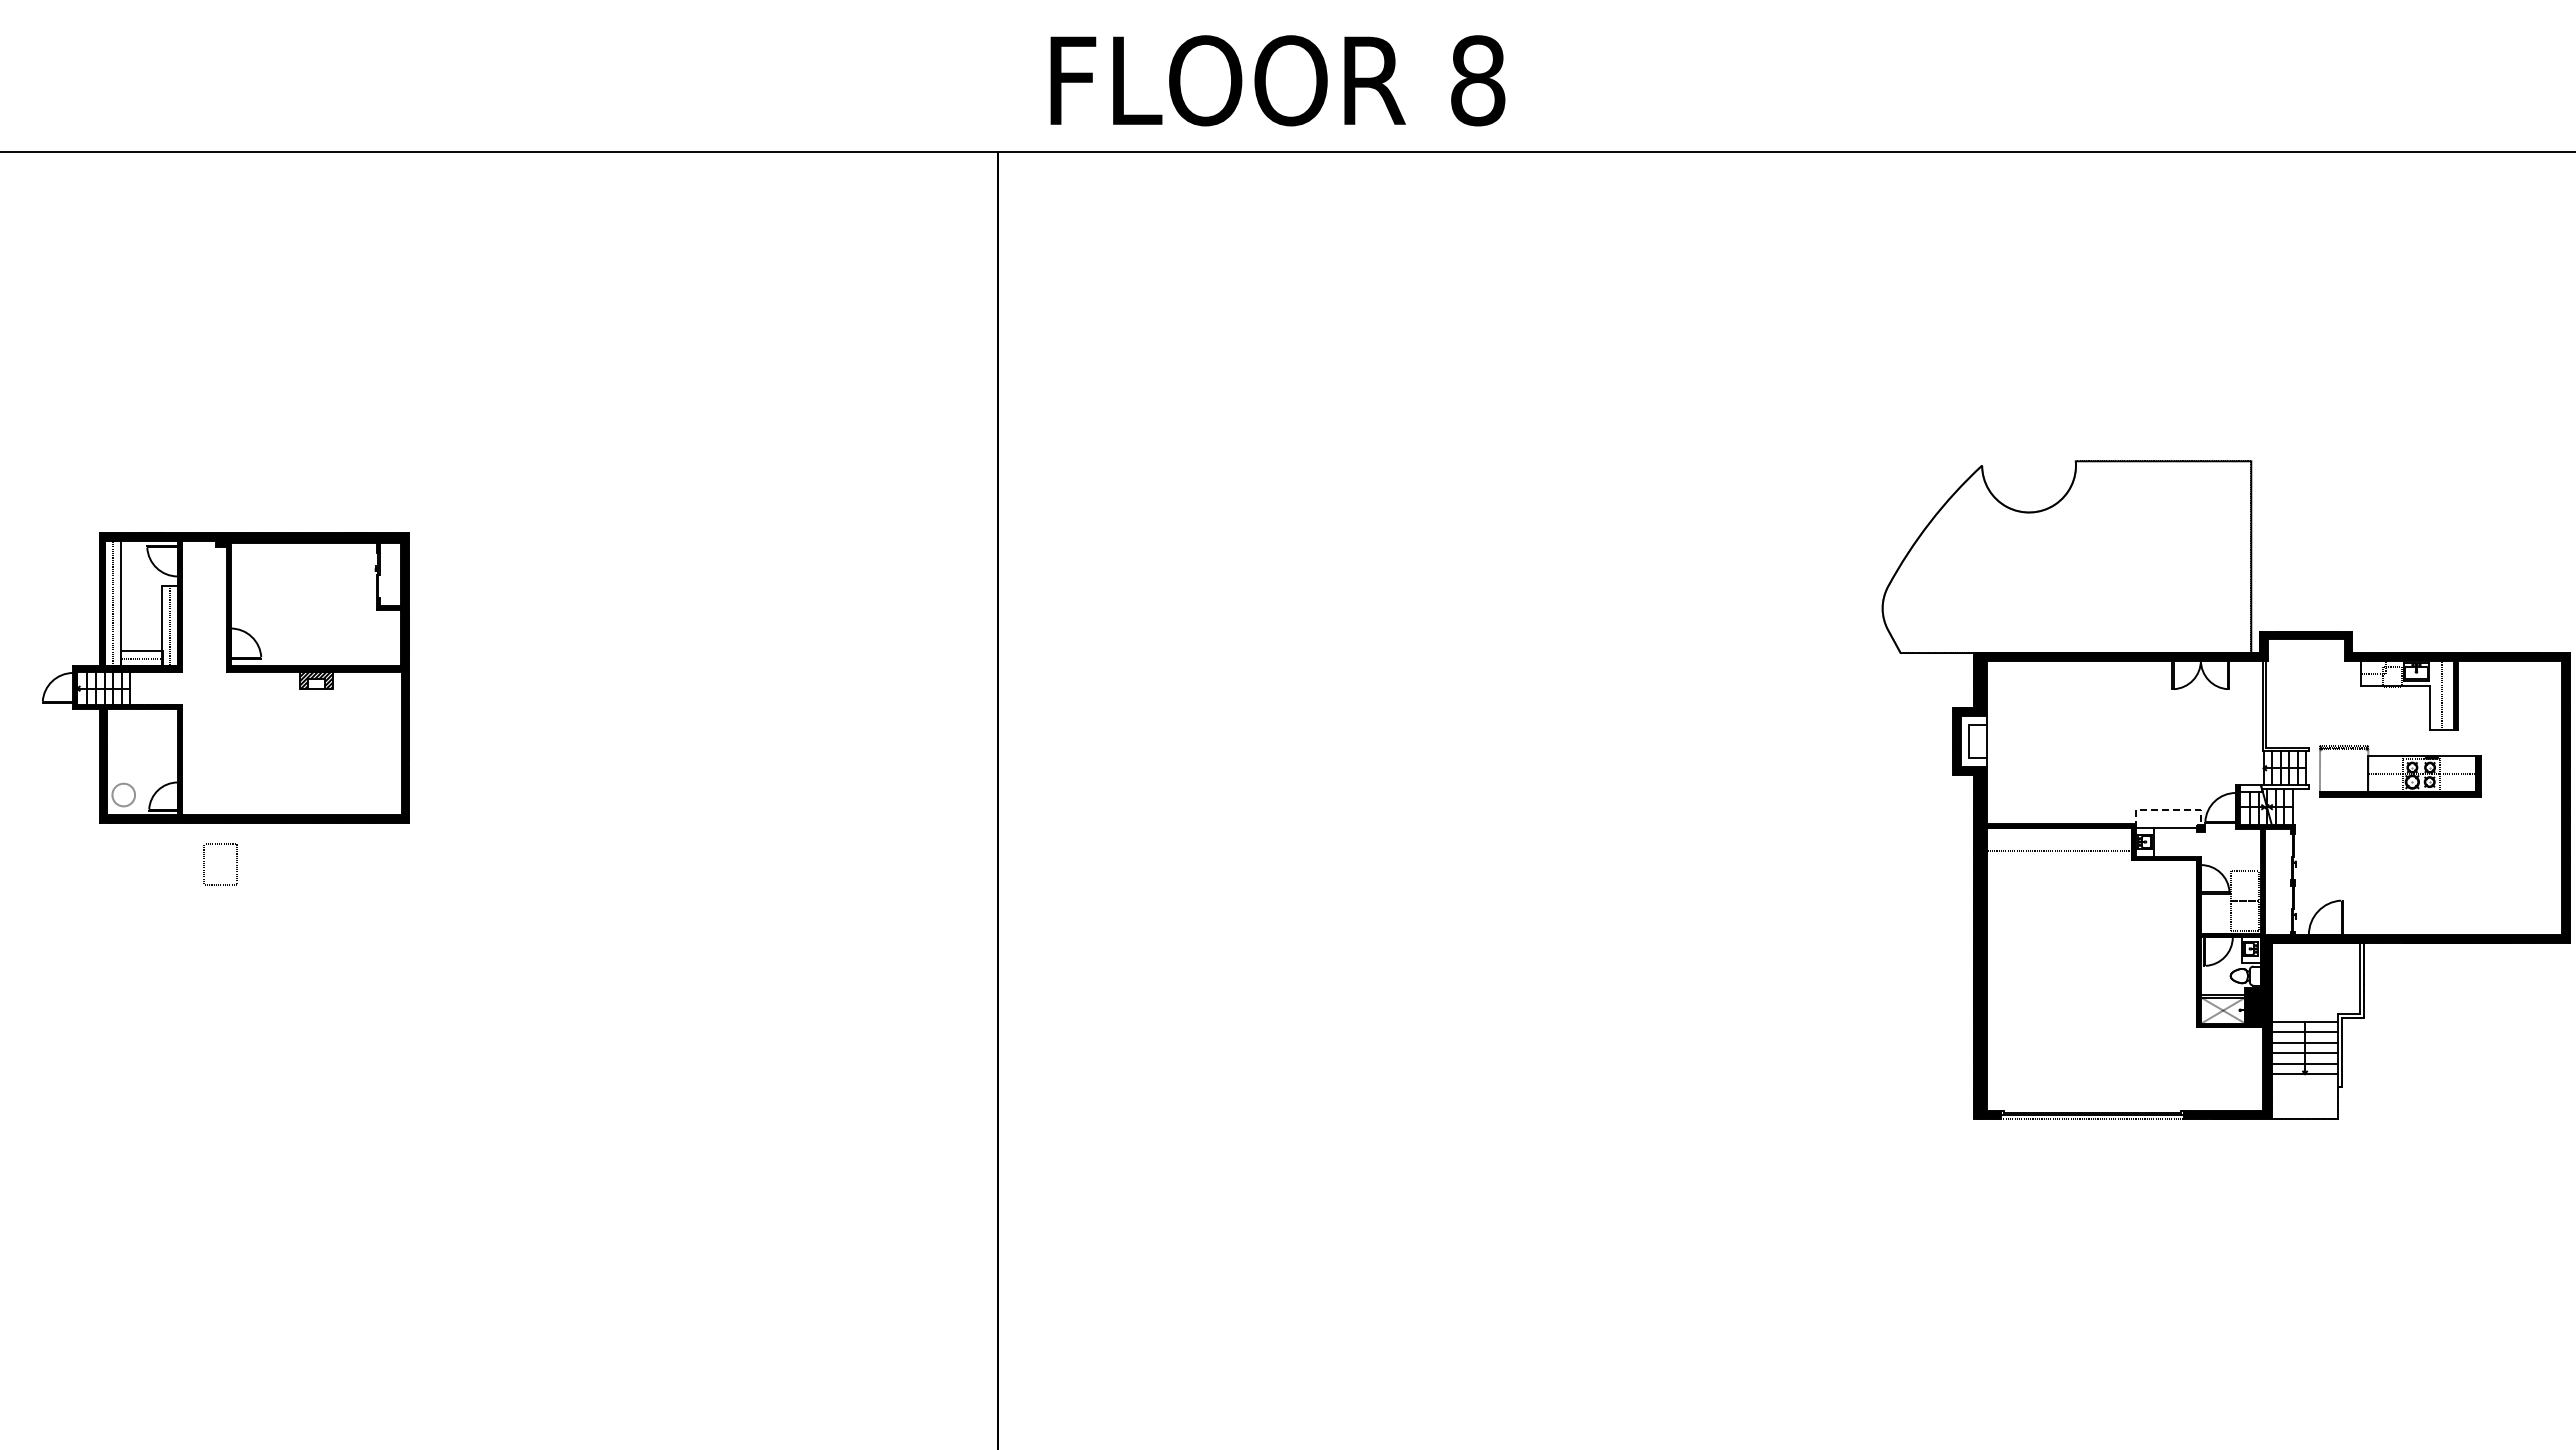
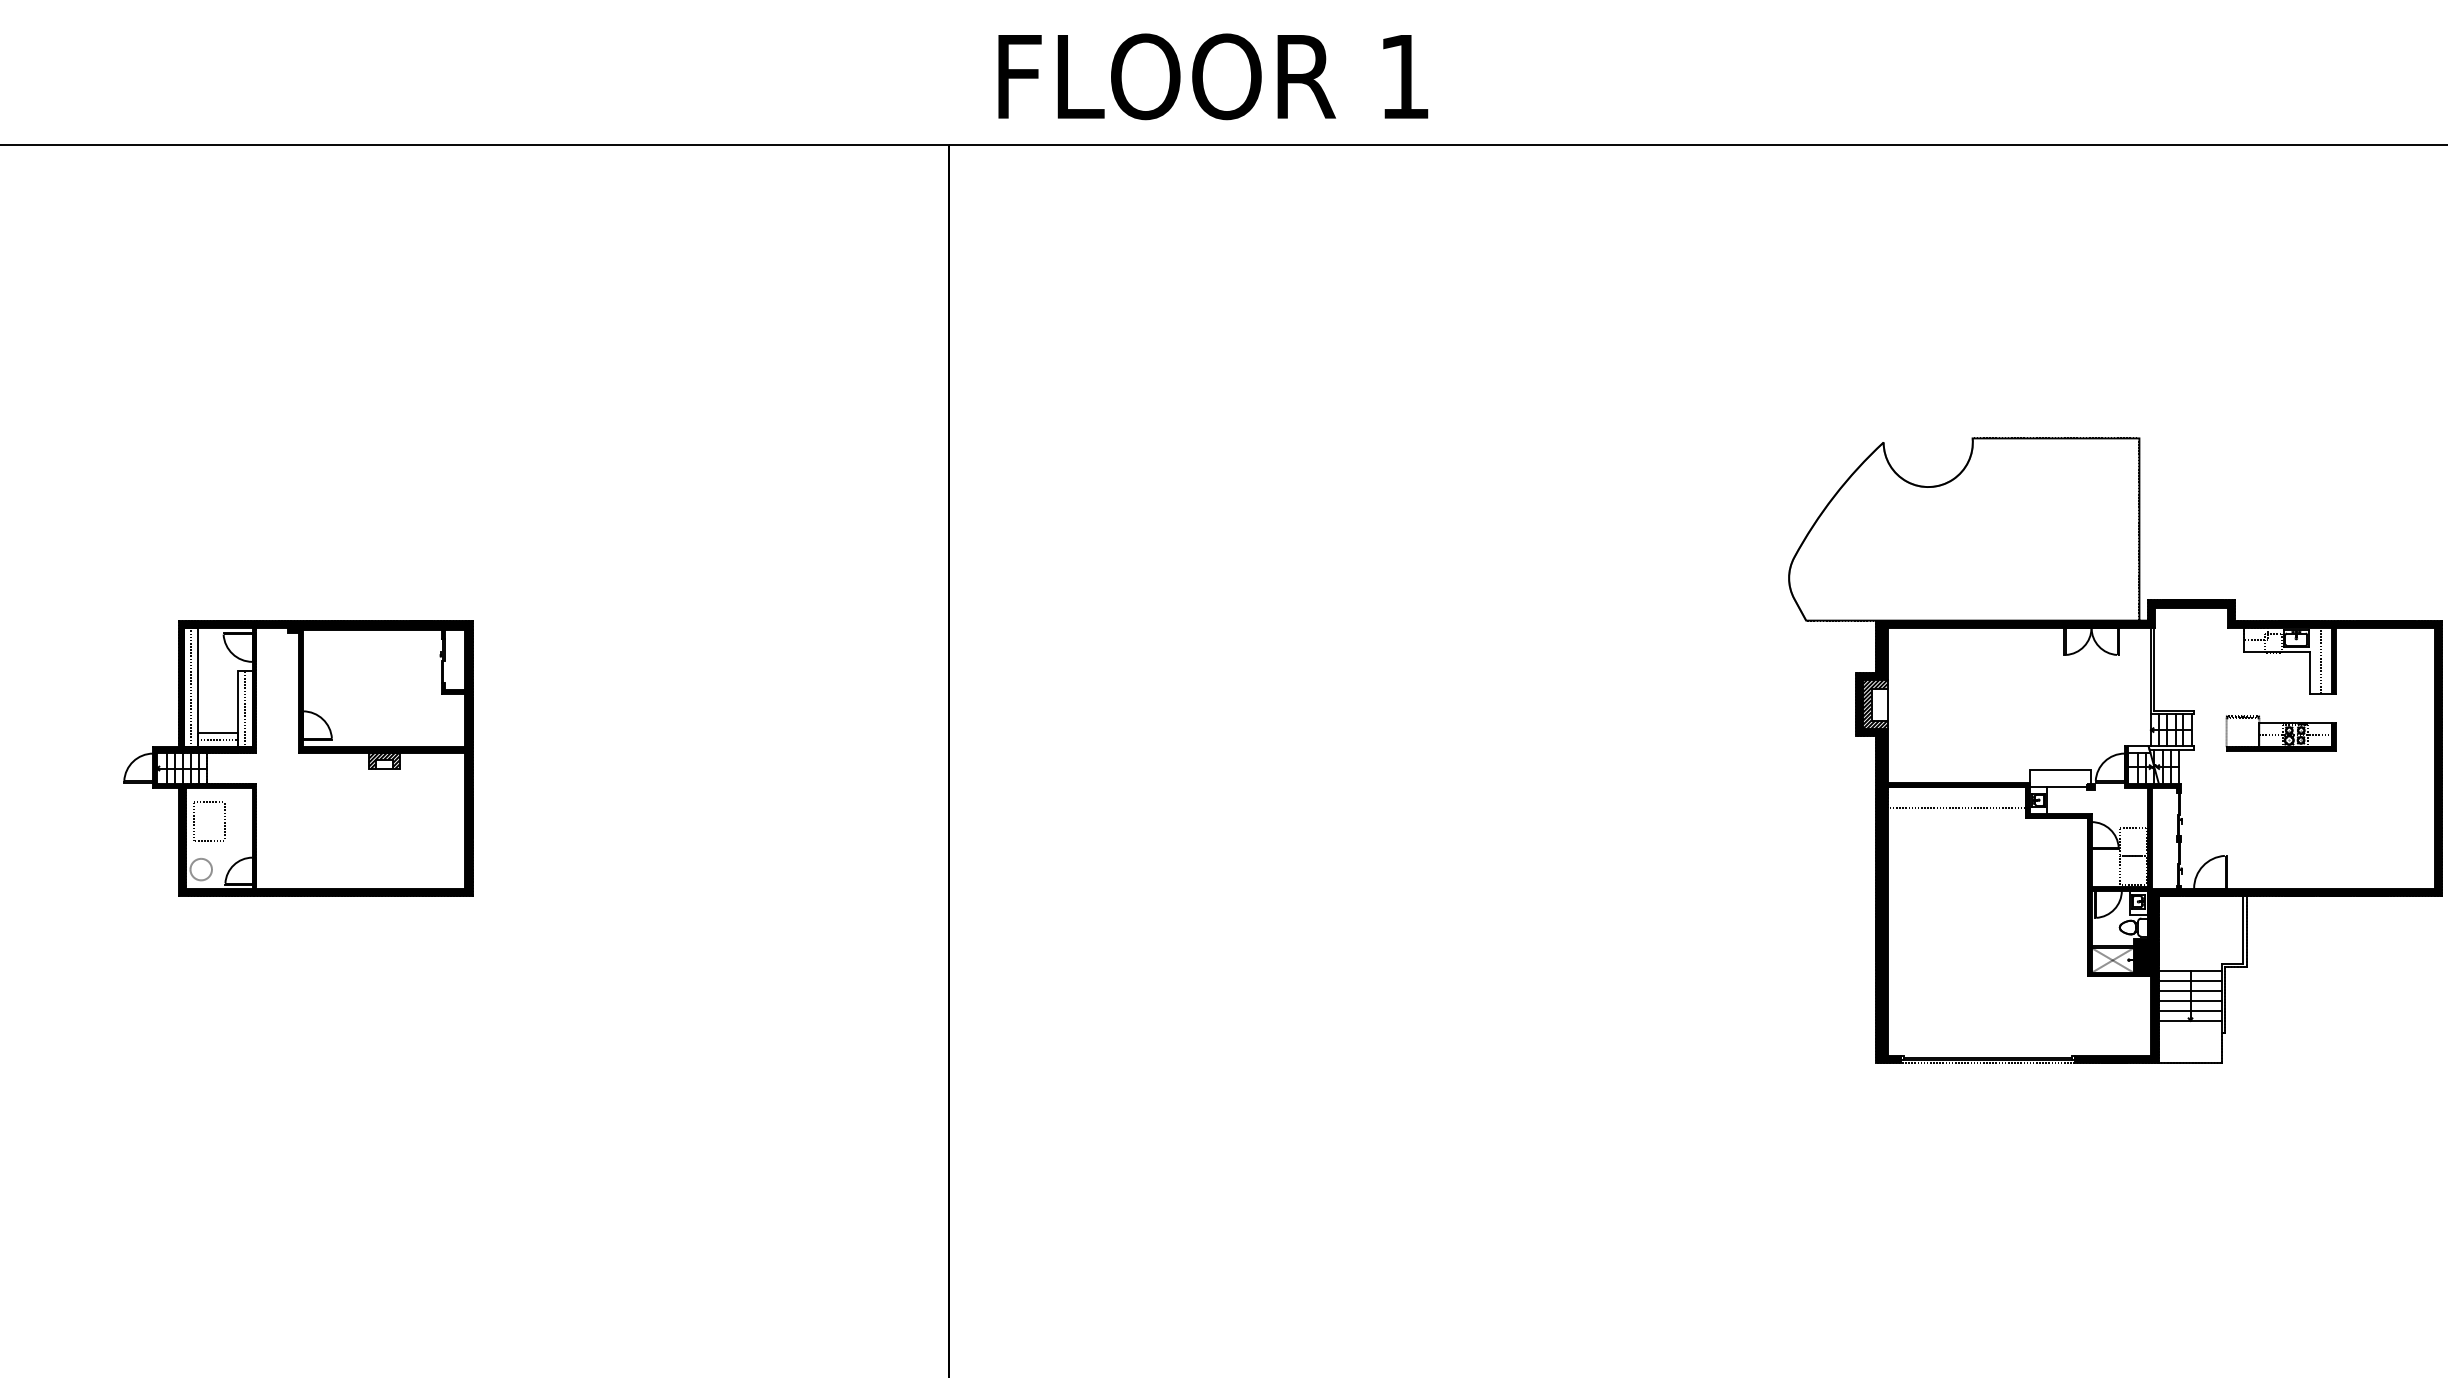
text: (1478, 80) -> (1405, 76), 8 -> 1
part: (225, 677) -> (297, 757), moved
hatch: (1973, 741) -> (1875, 704), added
part: (2400, 771) -> (2281, 733), size x0.71
line: (2166, 810) -> (2058, 770), dashed -> solid

